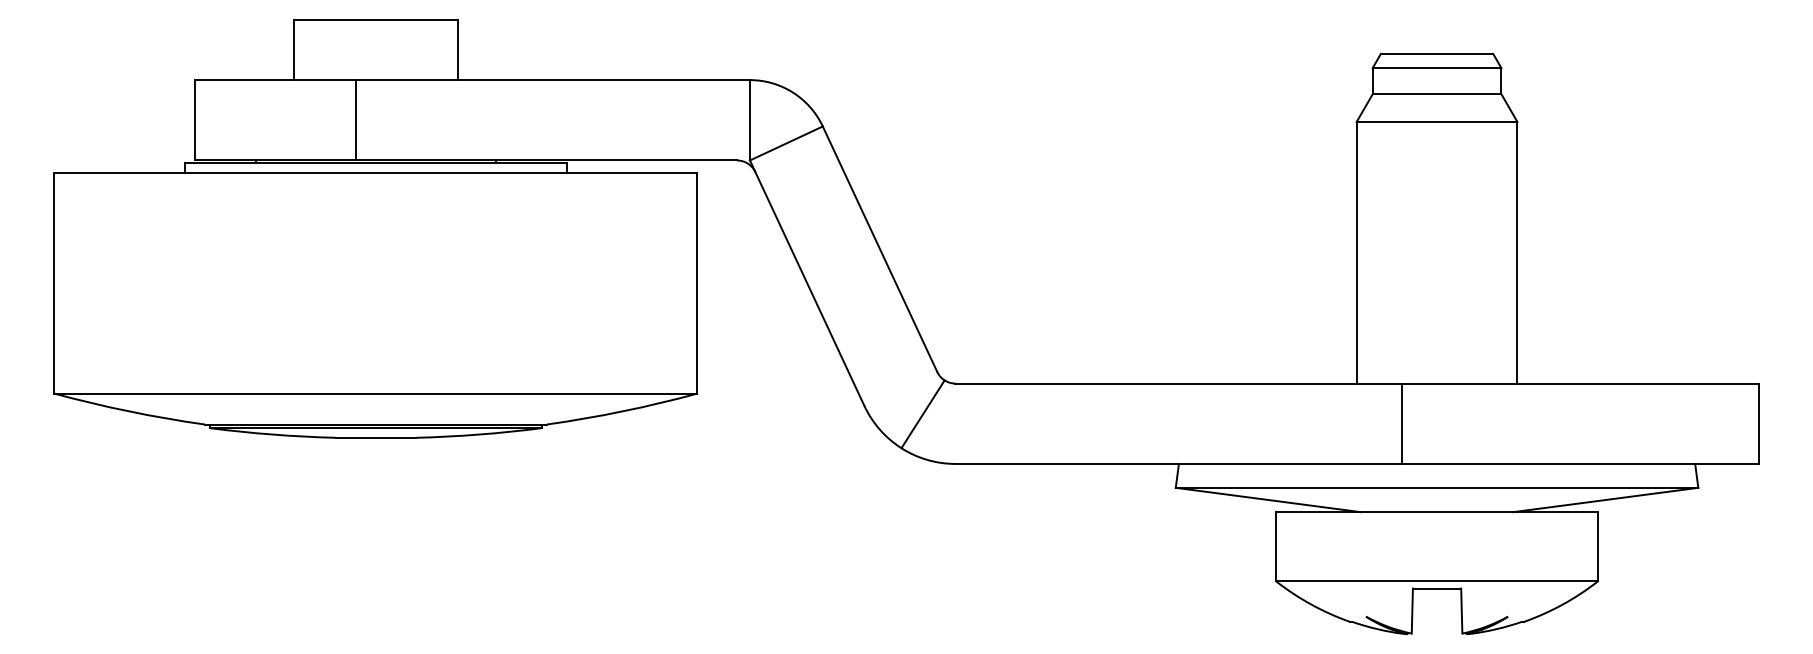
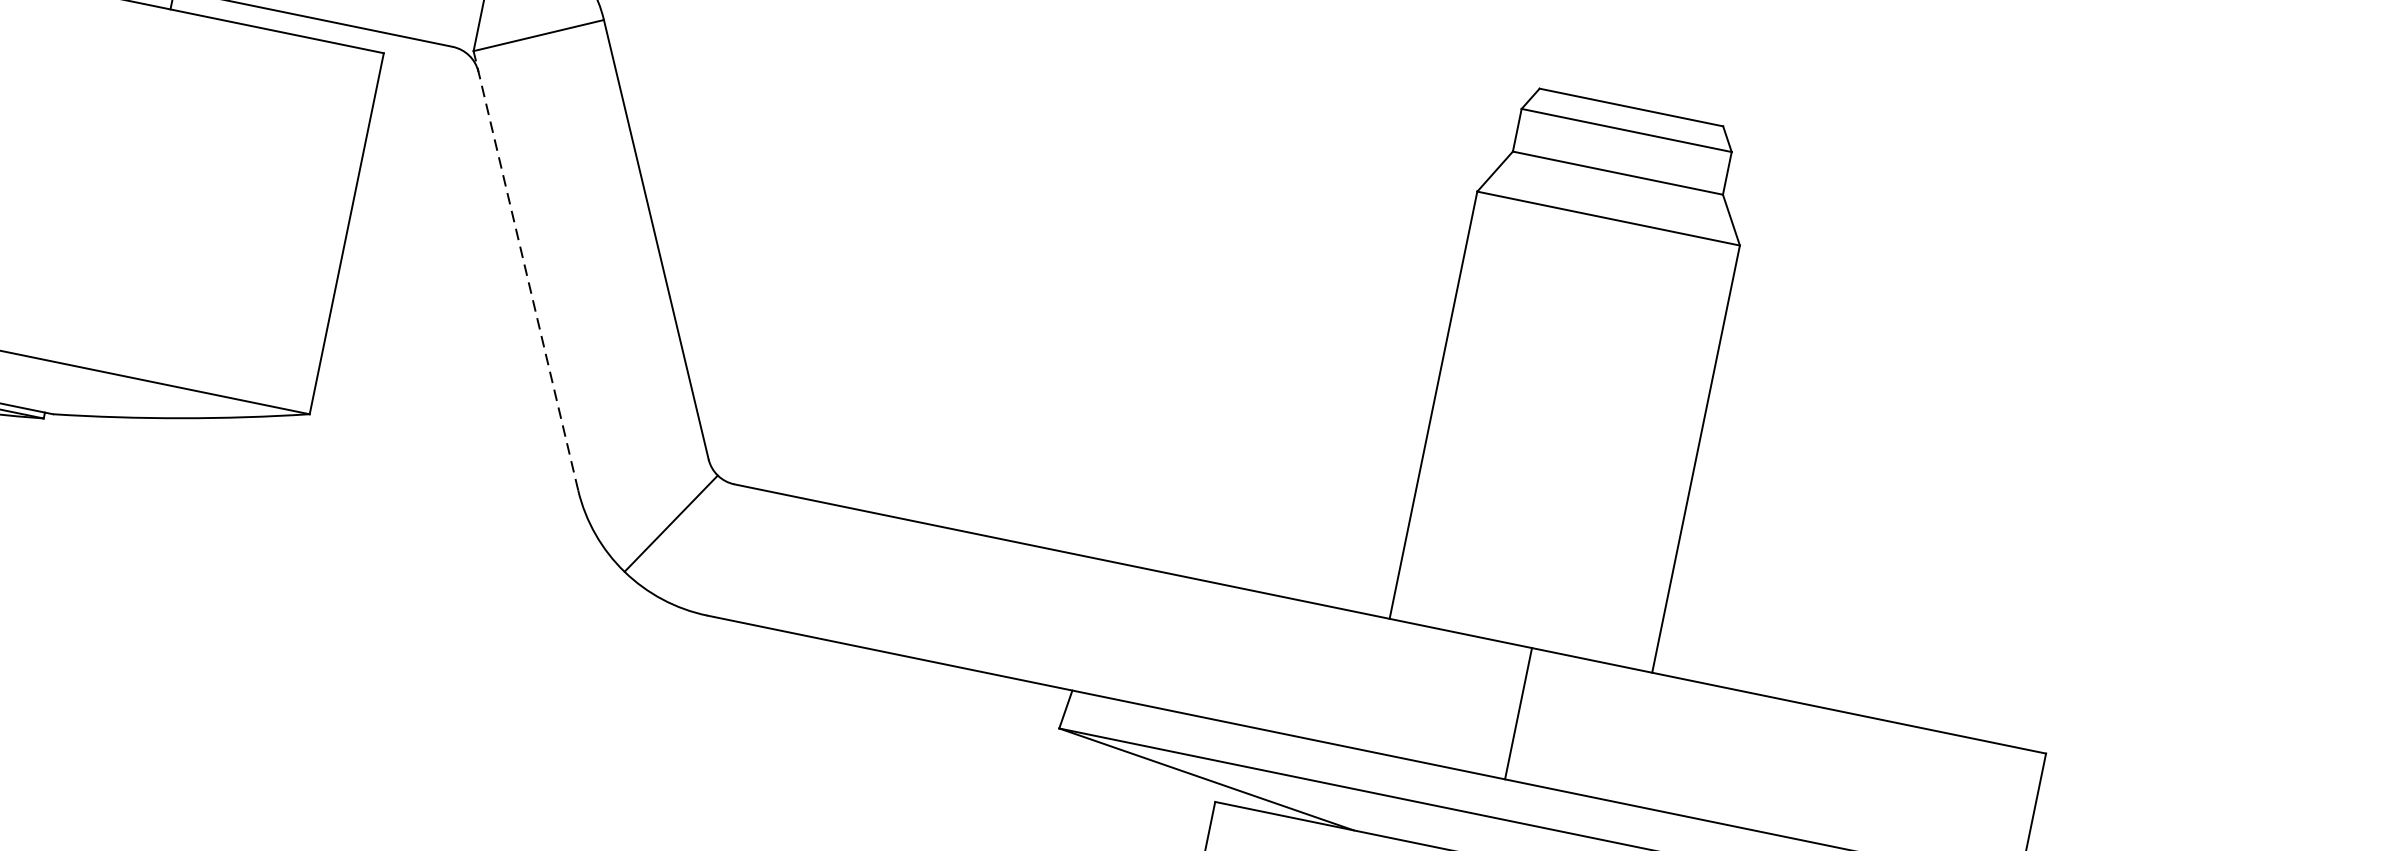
line: (806, 282) -> (525, 269), solid -> dashed
line: (1401, 423) -> (1518, 713), moved

